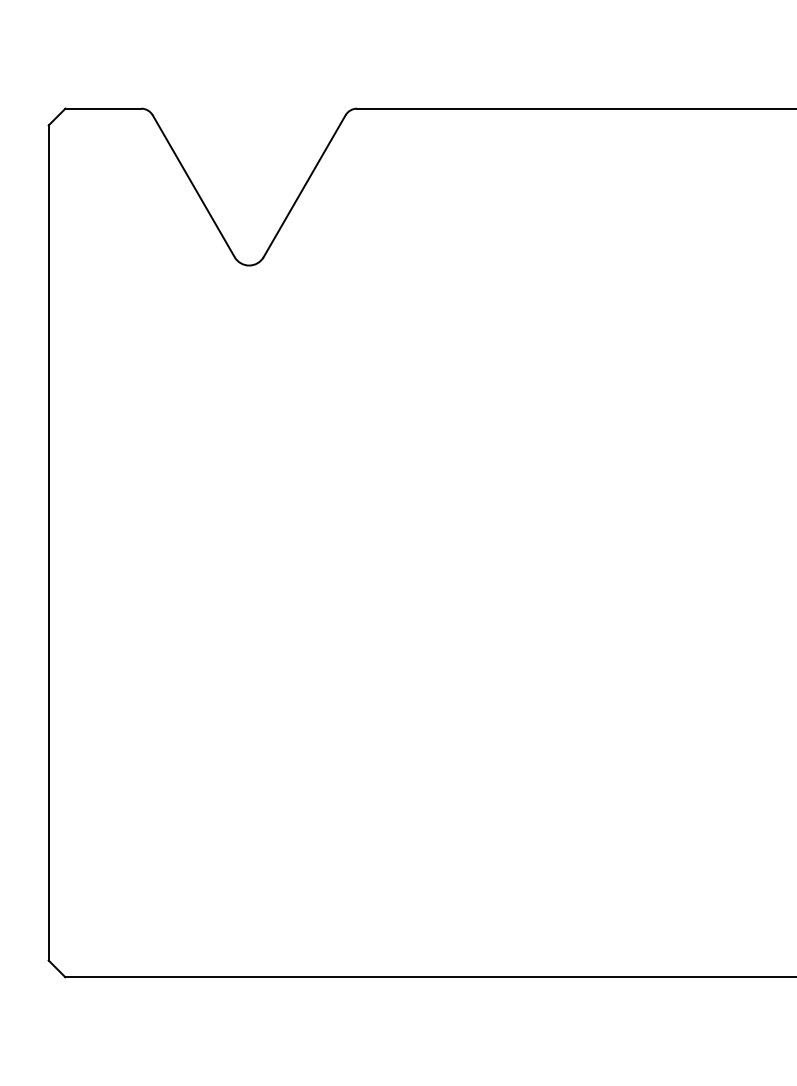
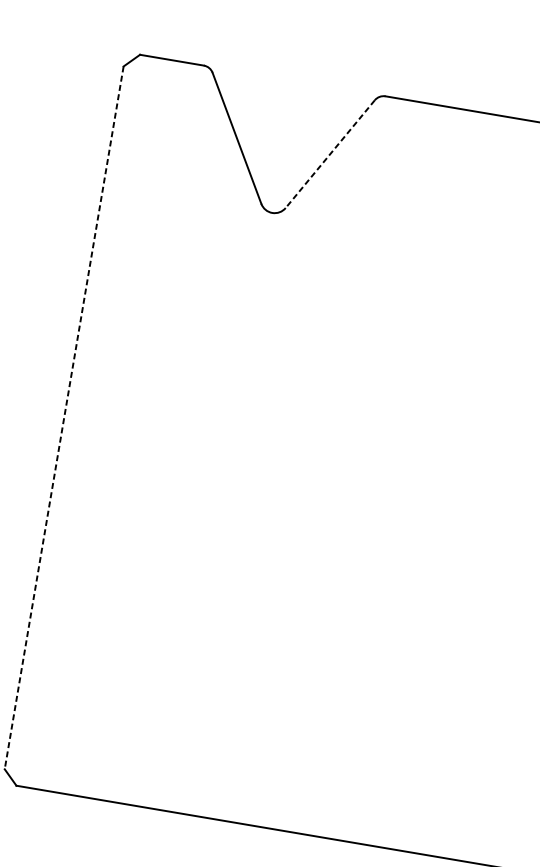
line: (304, 186) -> (330, 154), solid -> dashed
line: (48, 543) -> (63, 418), solid -> dashed

